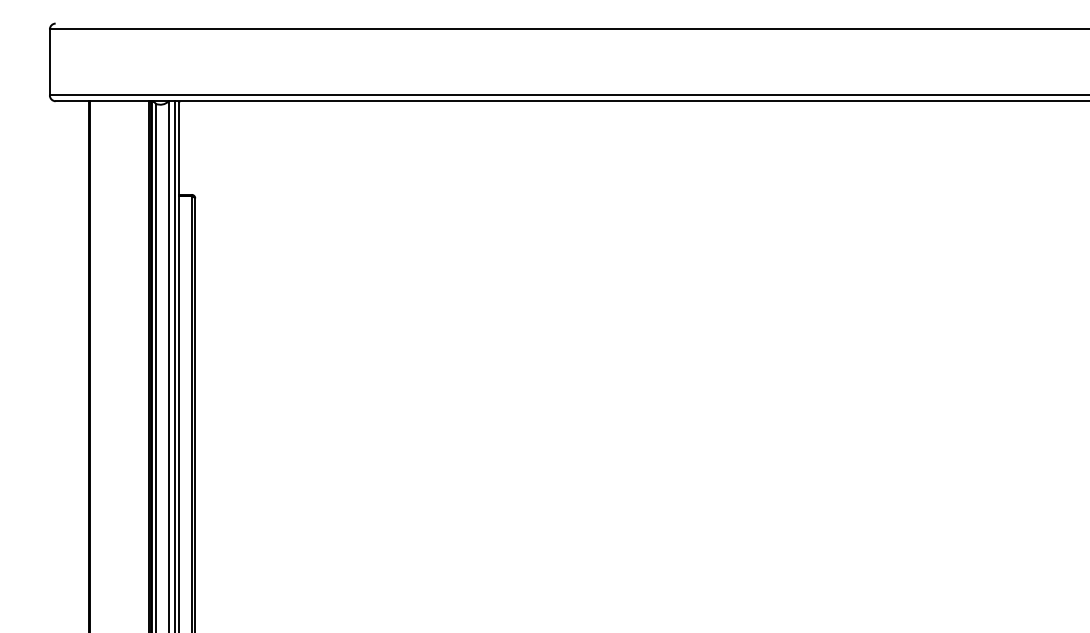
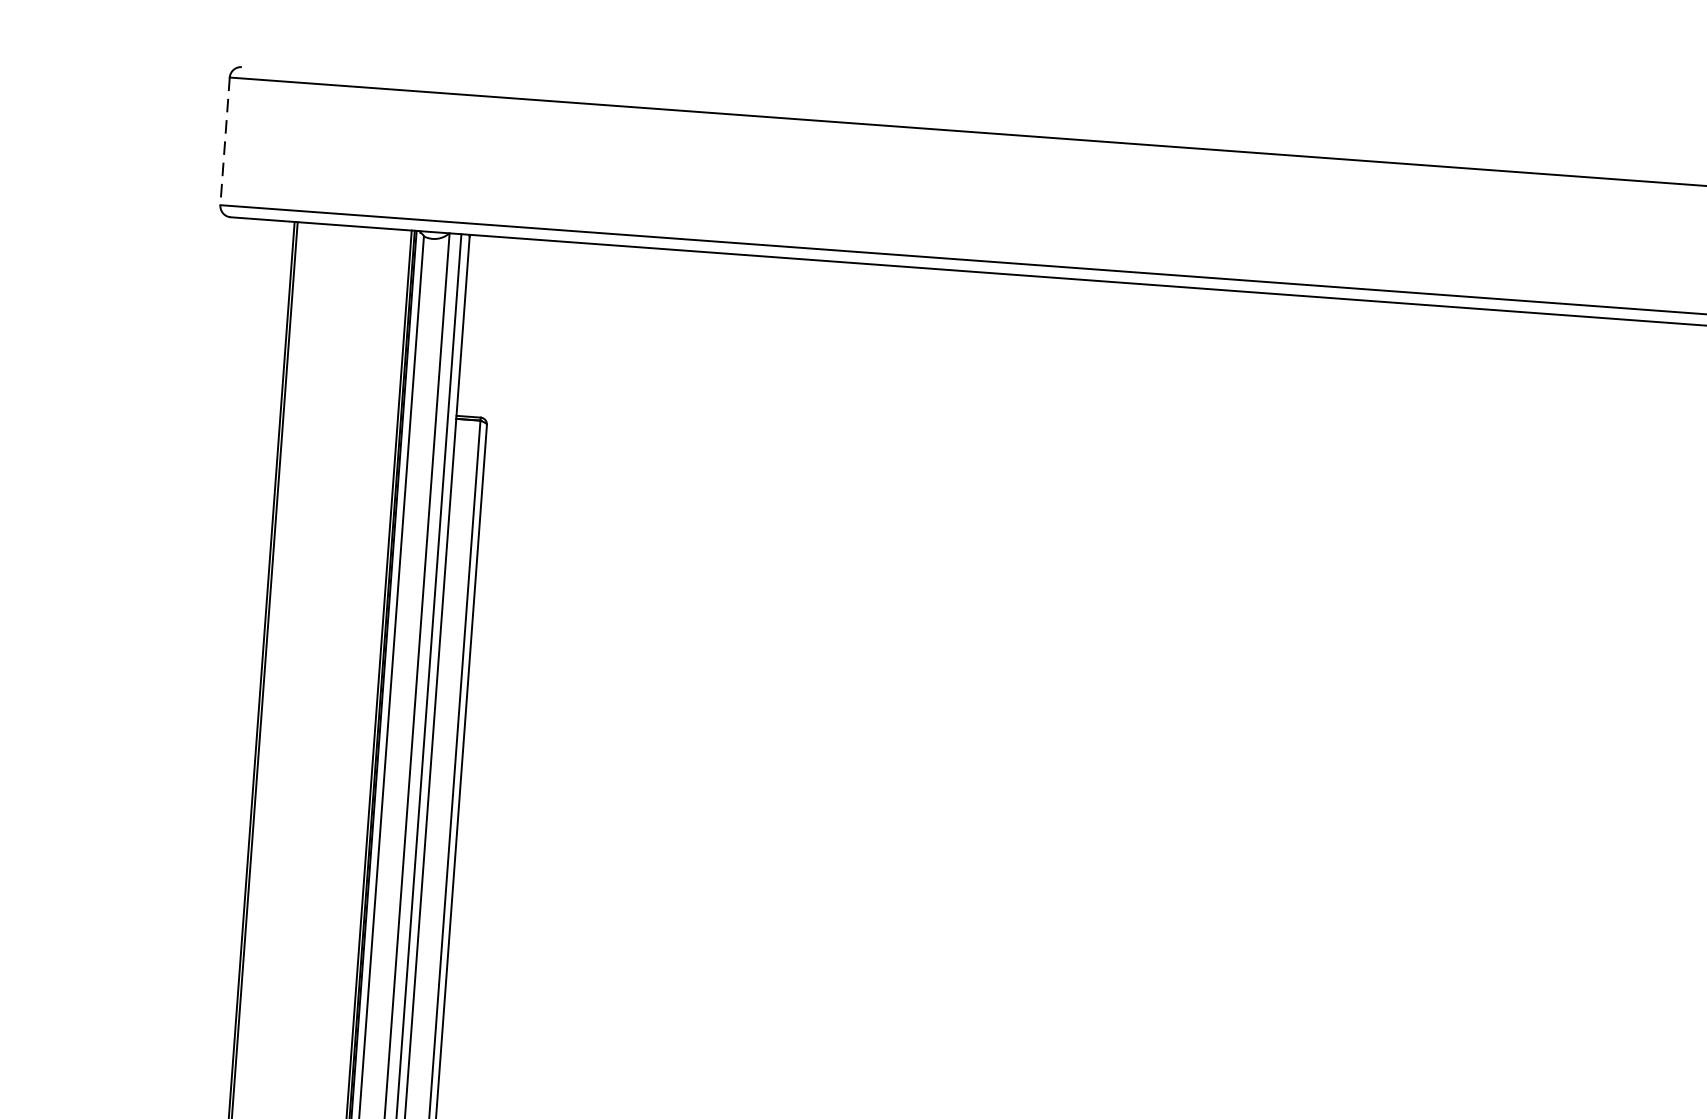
line: (49, 62) -> (224, 141), solid -> dashed

